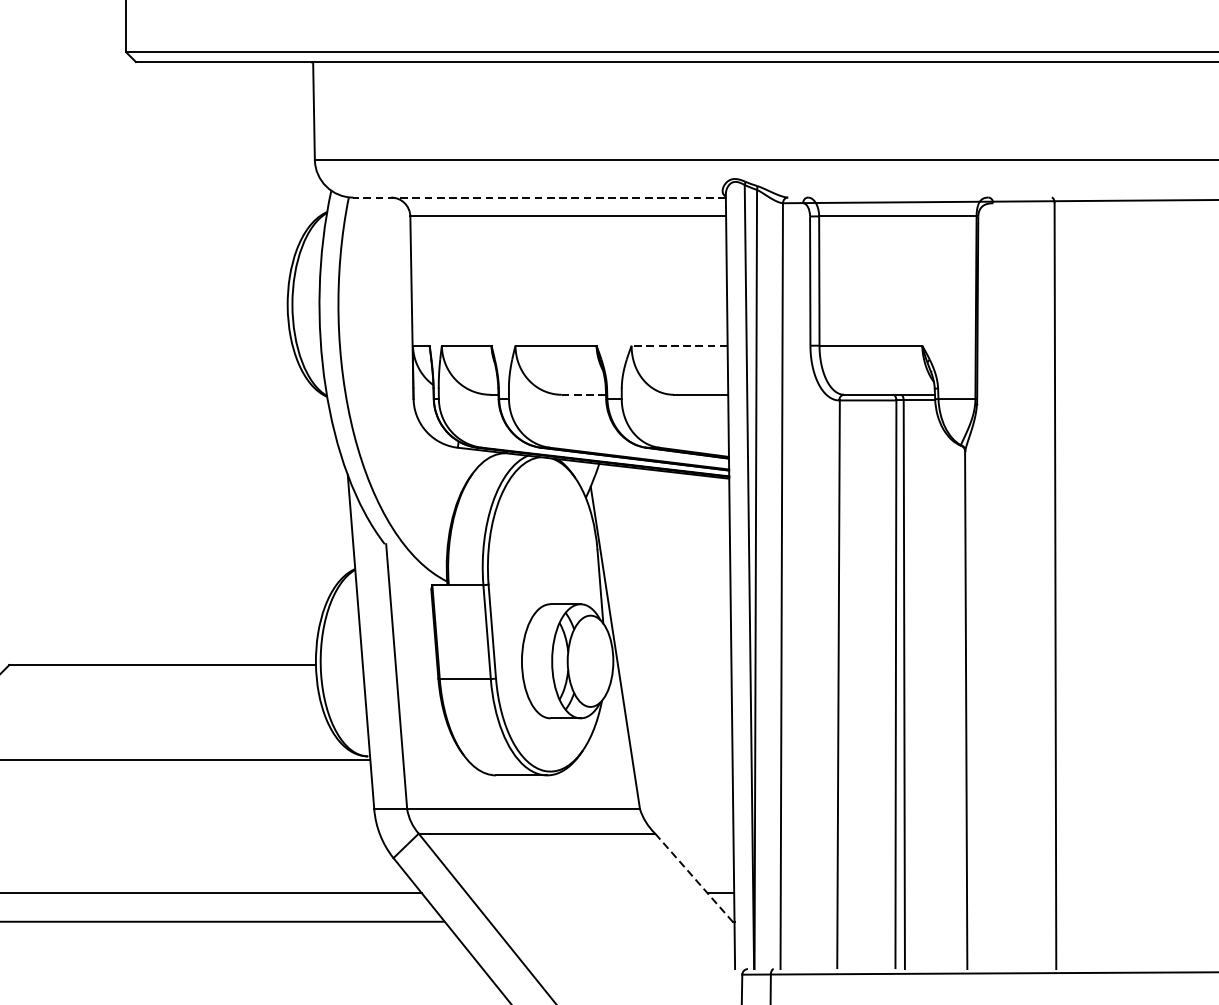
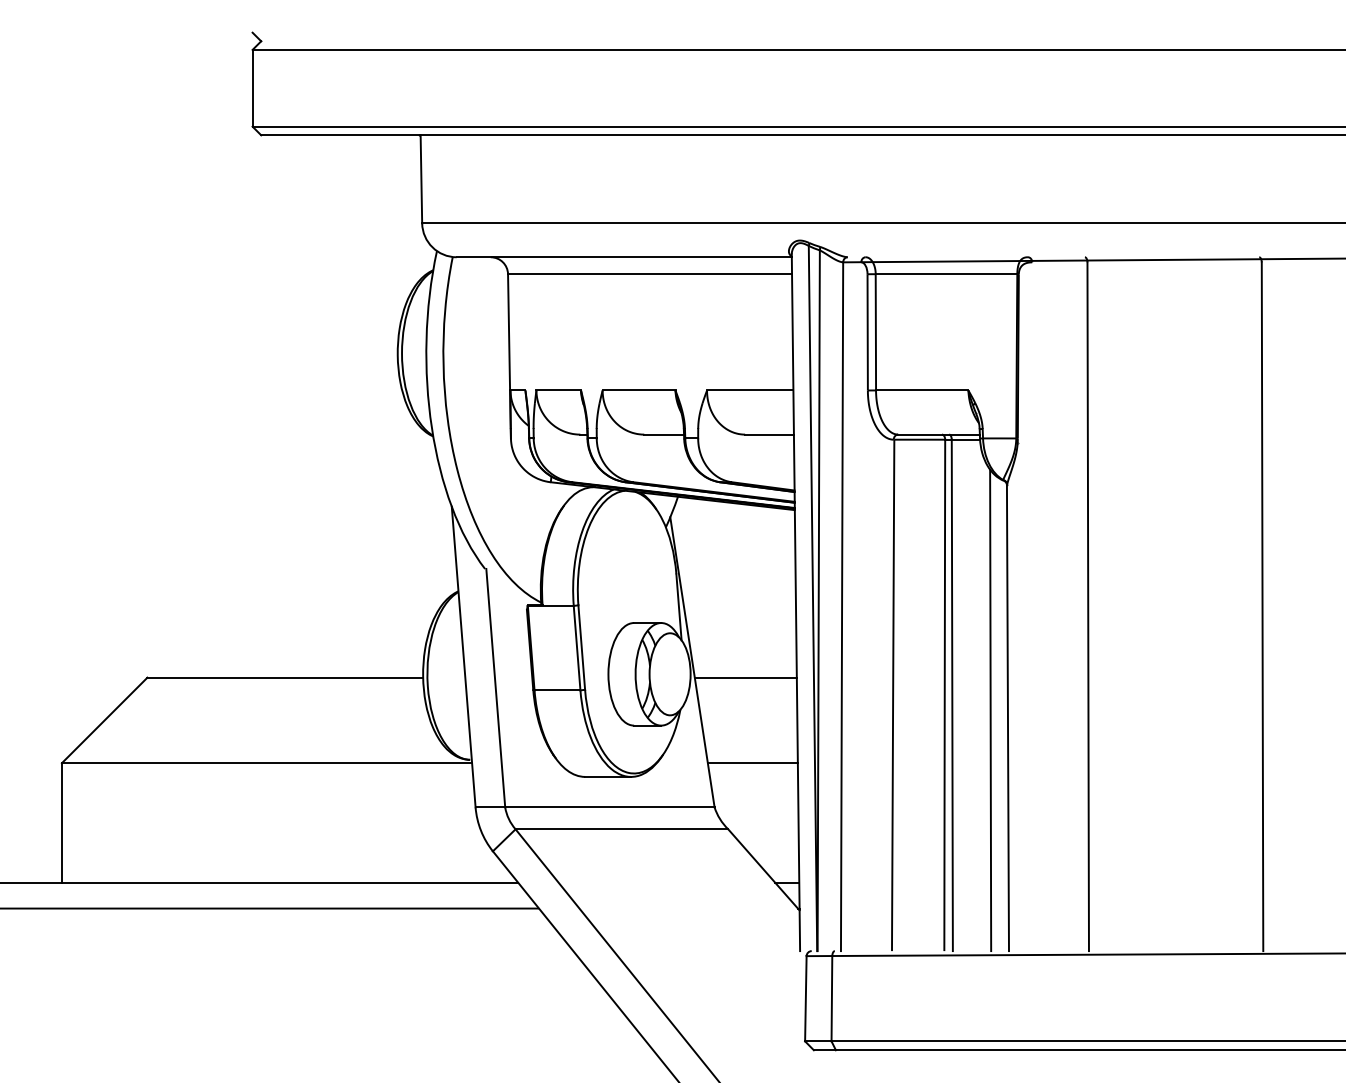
line: (539, 197) -> (624, 257), dashed -> solid
line: (678, 345) -> (749, 390), dashed -> solid
line: (584, 394) -> (664, 434), dashed -> solid
line: (674, 664) -> (745, 677), added
line: (946, 701) -> (990, 710), added
line: (682, 760) -> (752, 763), added
line: (695, 879) -> (764, 870), dashed -> solid

